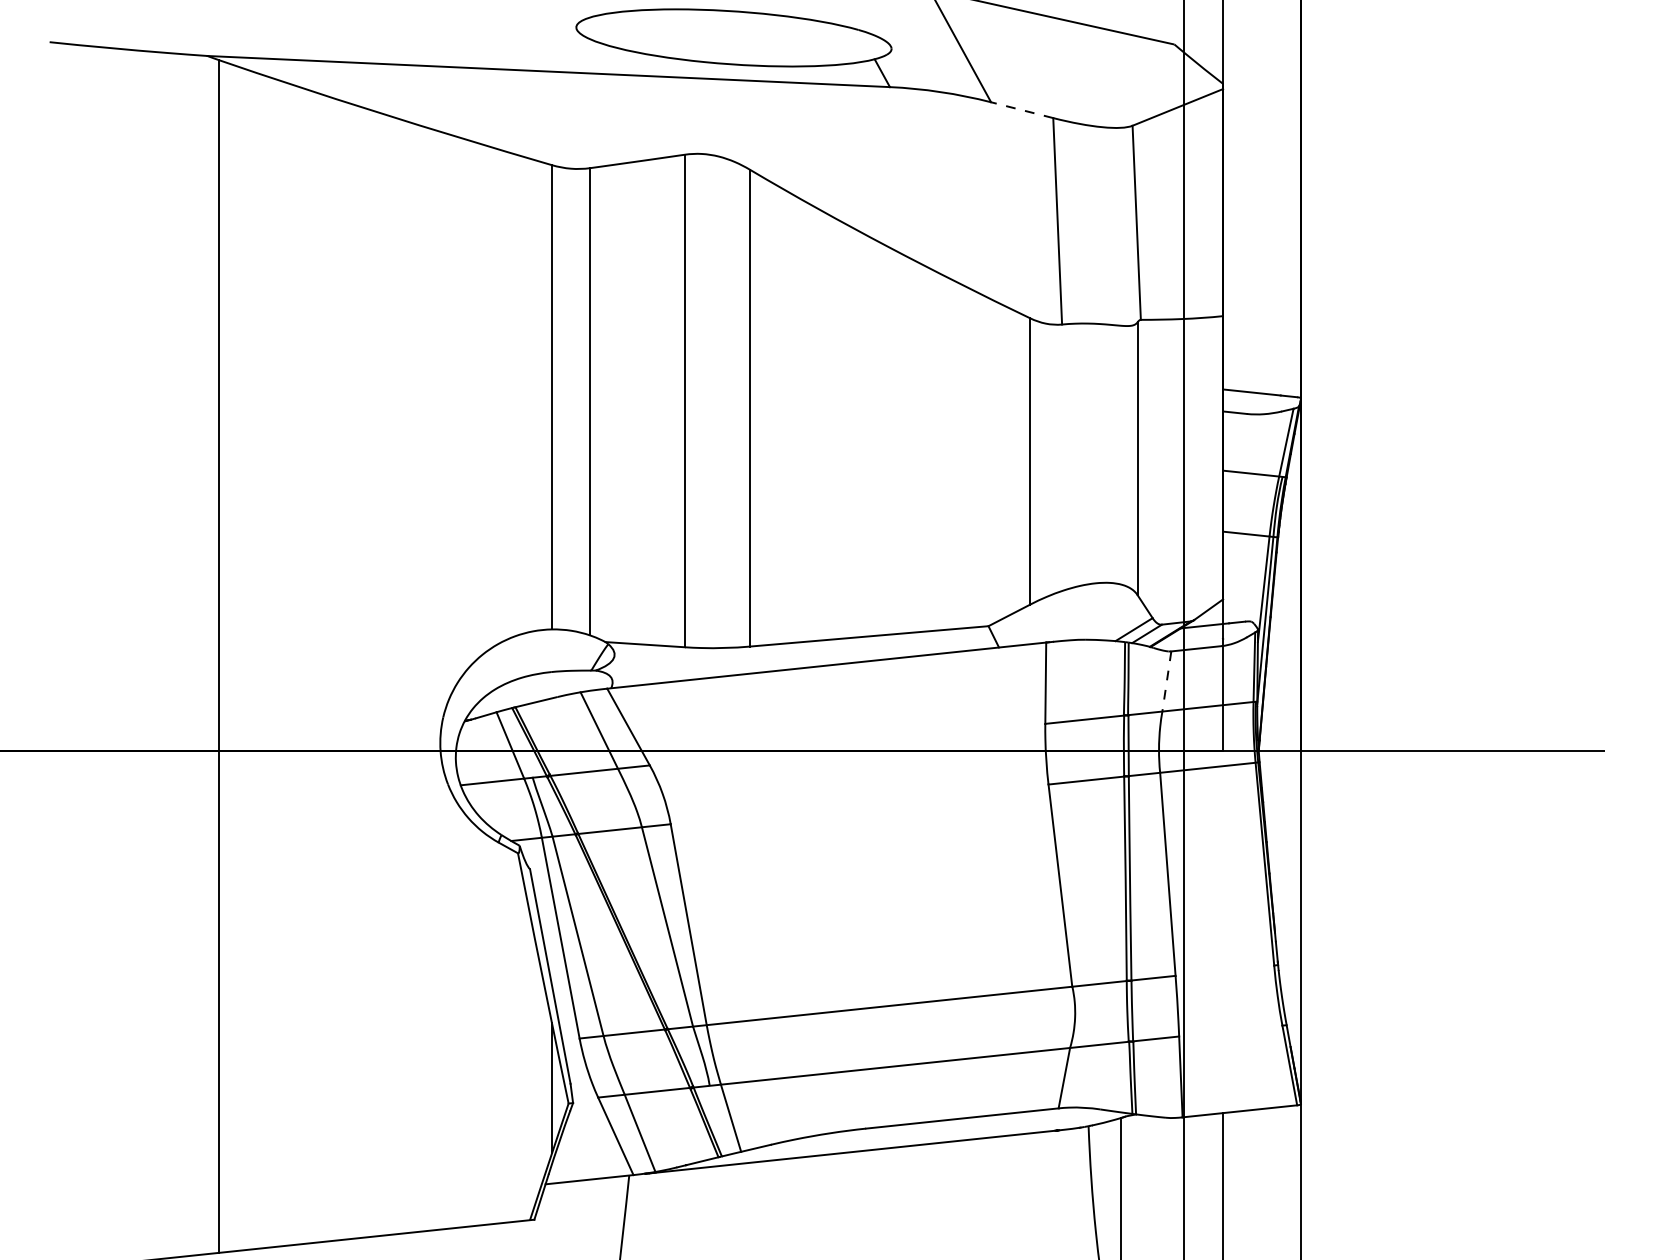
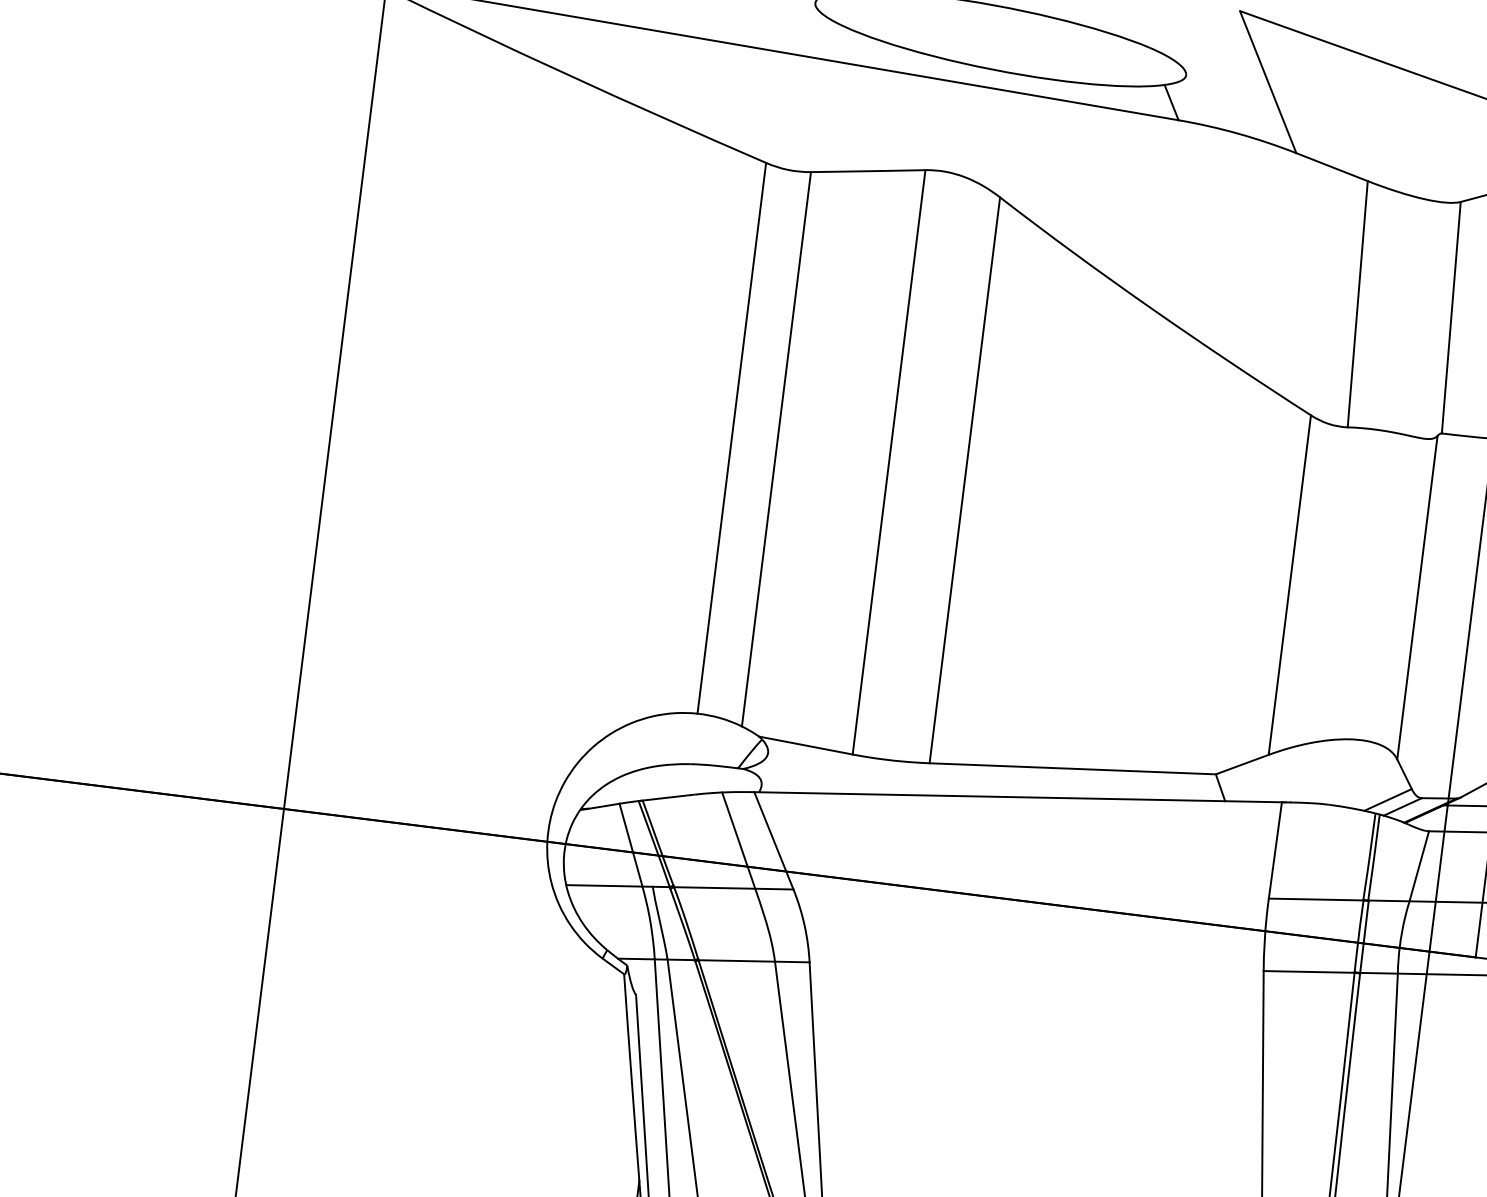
line: (1021, 110) -> (1331, 167), dashed -> solid
line: (1166, 681) -> (1418, 866), dashed -> solid

